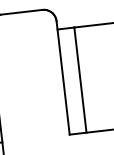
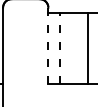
line: (63, 78) -> (48, 46), solid -> dashed
line: (80, 79) -> (59, 48), solid -> dashed

